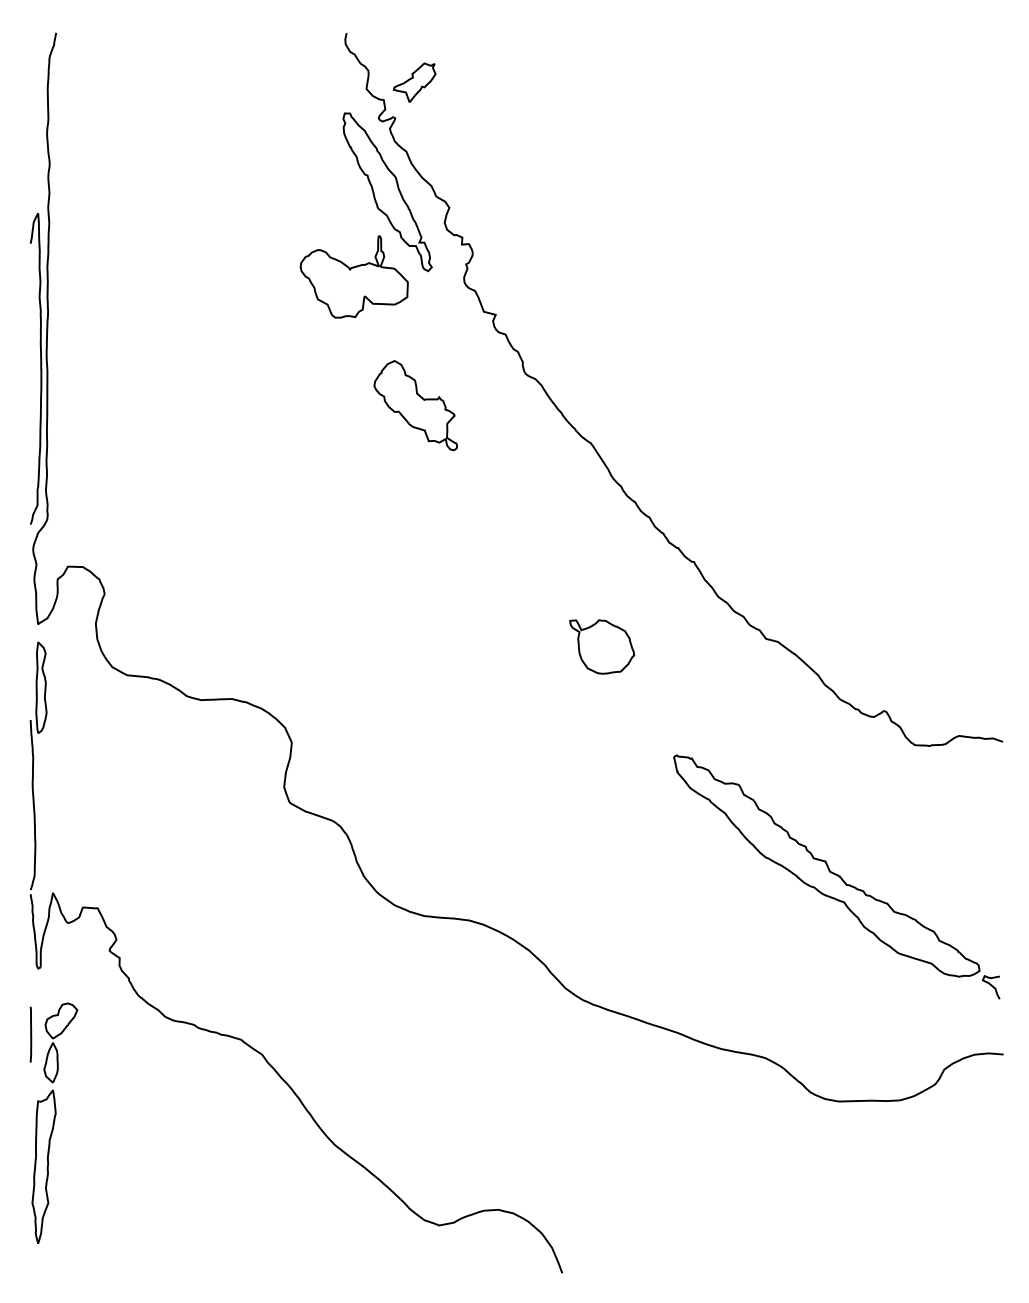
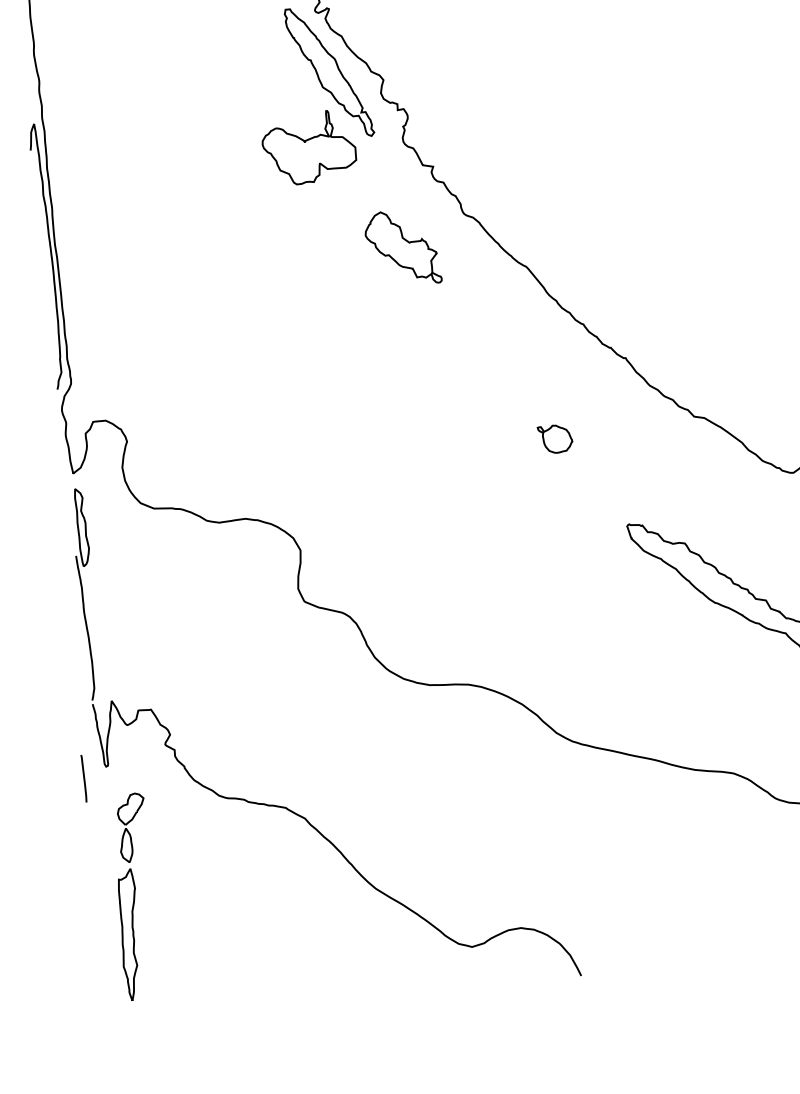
part: (415, 405) -> (402, 248), moved
part: (602, 646) -> (555, 438), size x0.6
line: (30, 1034) -> (83, 778), moved

